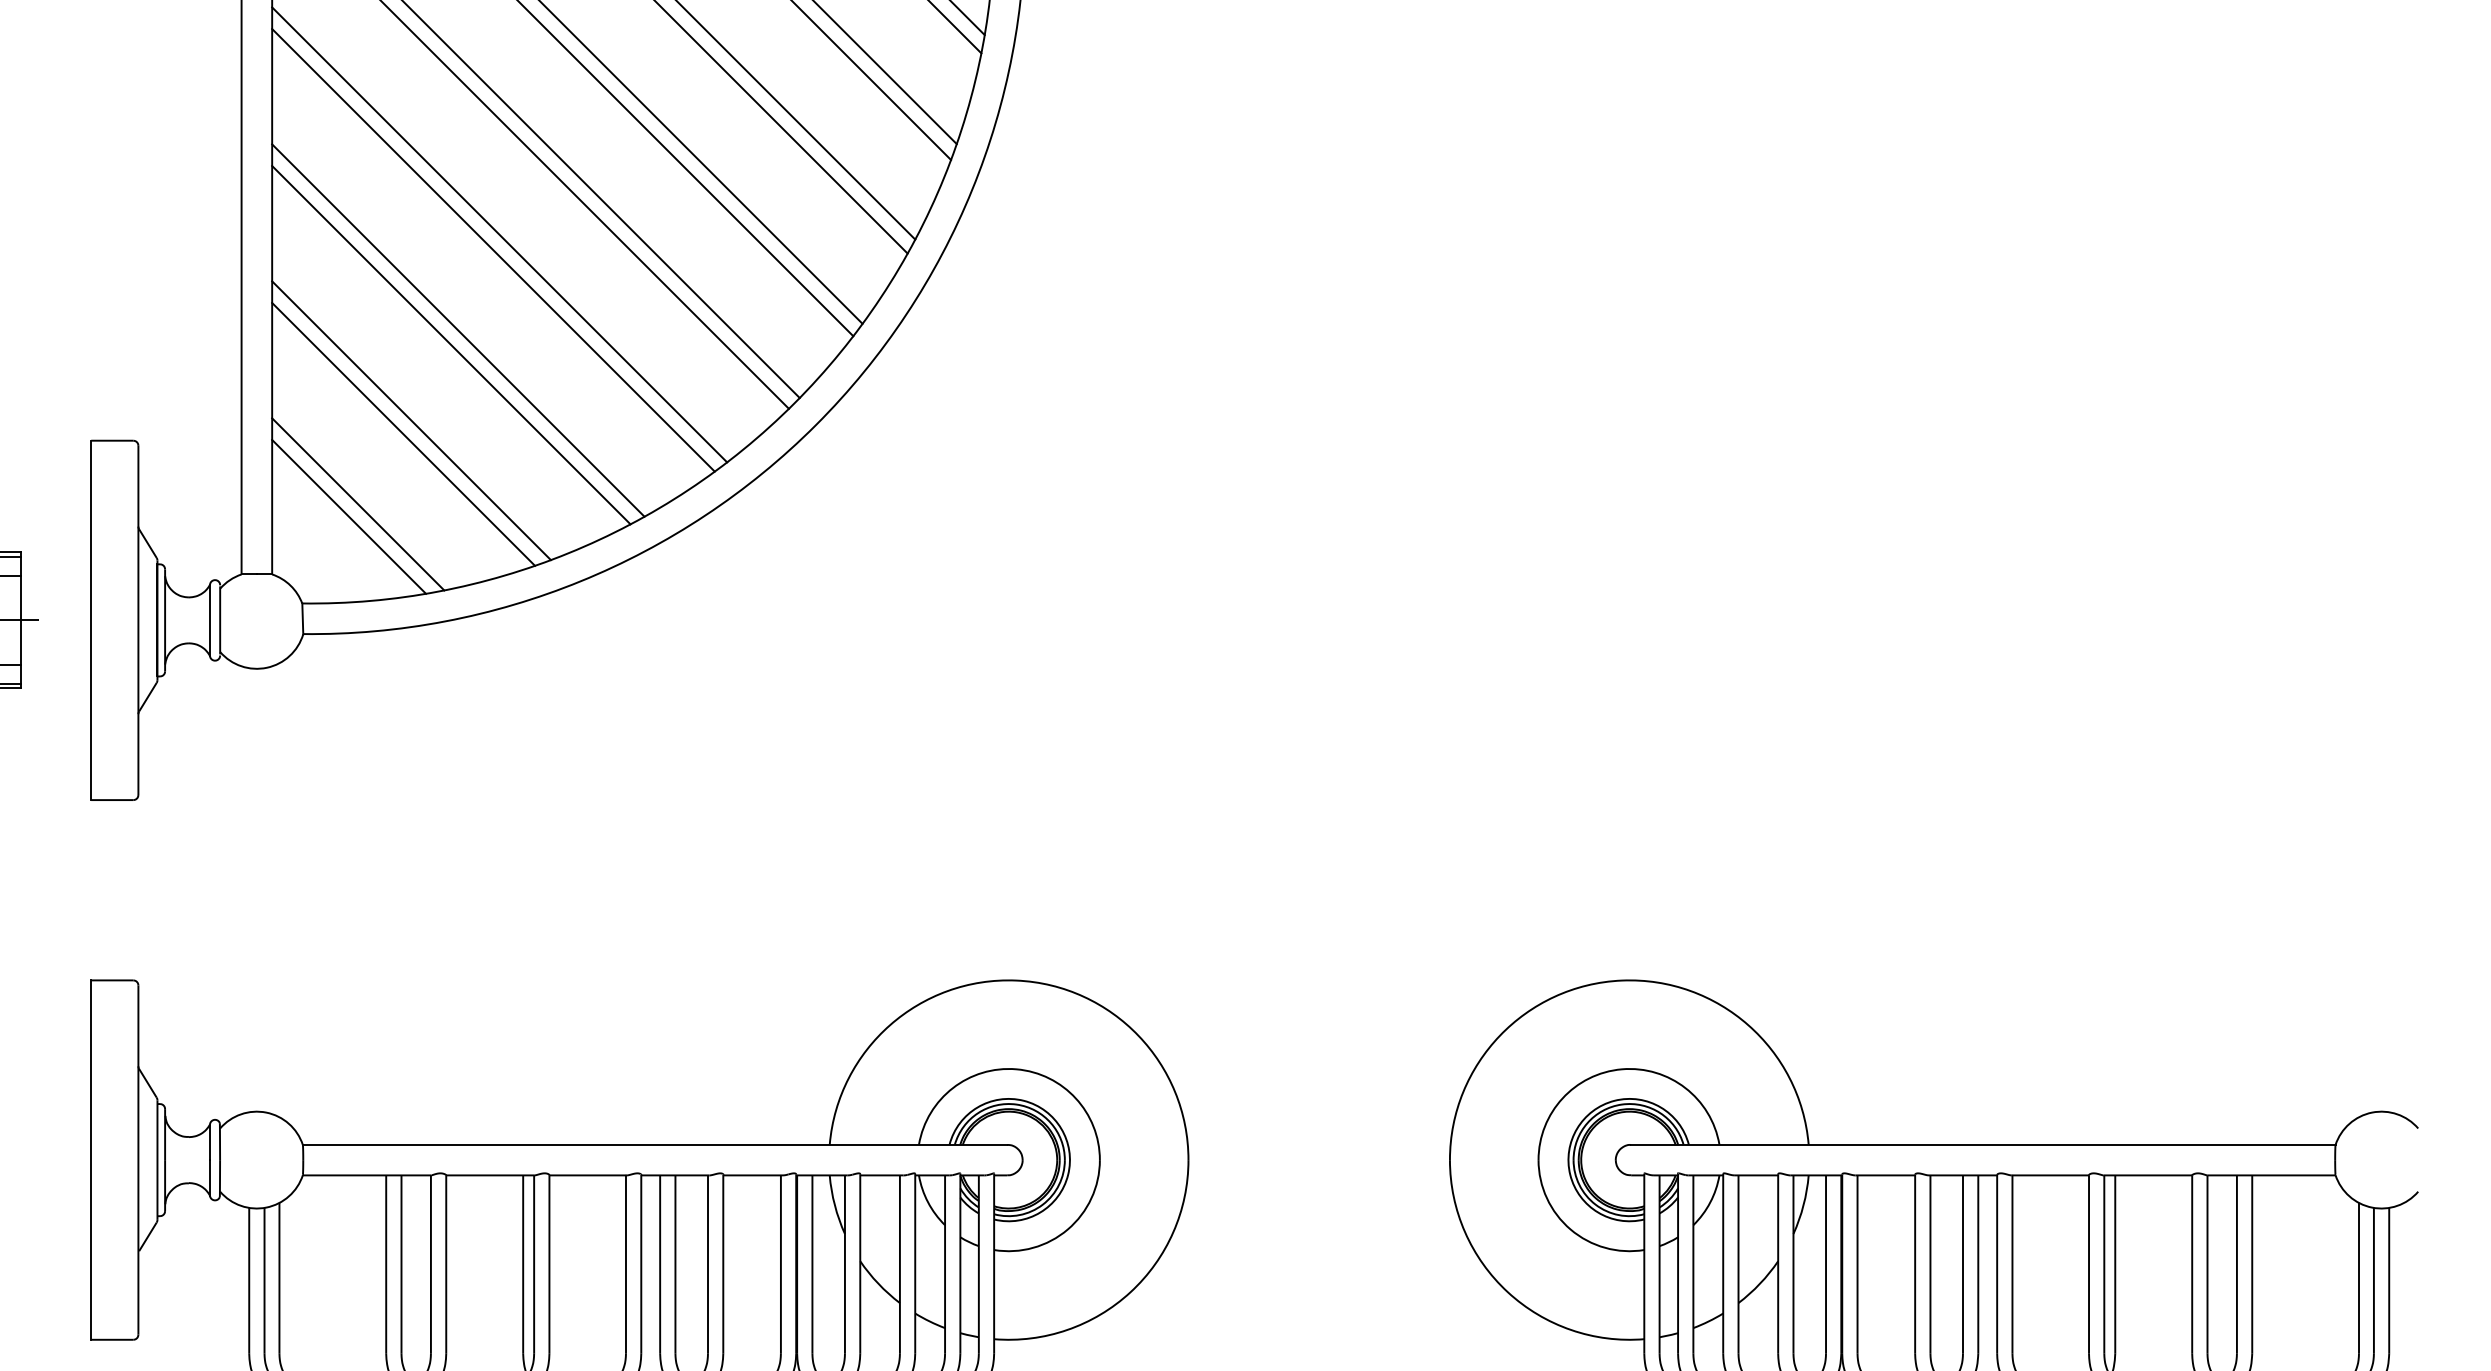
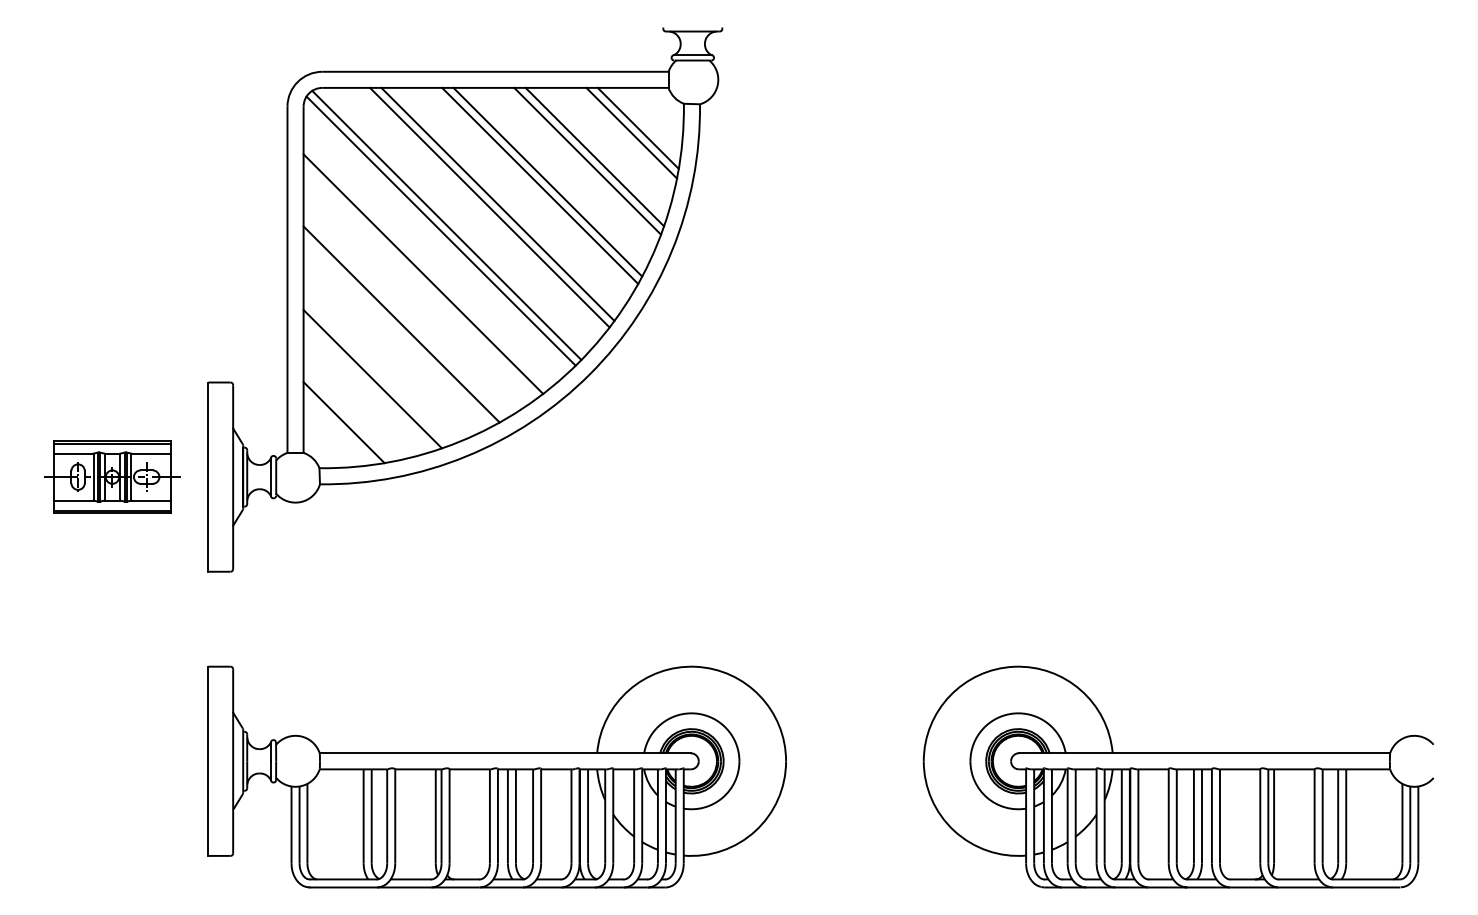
line: (492, 248) -> (419, 281), removed
line: (450, 343) -> (397, 331), removed
line: (410, 419) -> (376, 371), removed
line: (357, 503) -> (348, 415), removed

